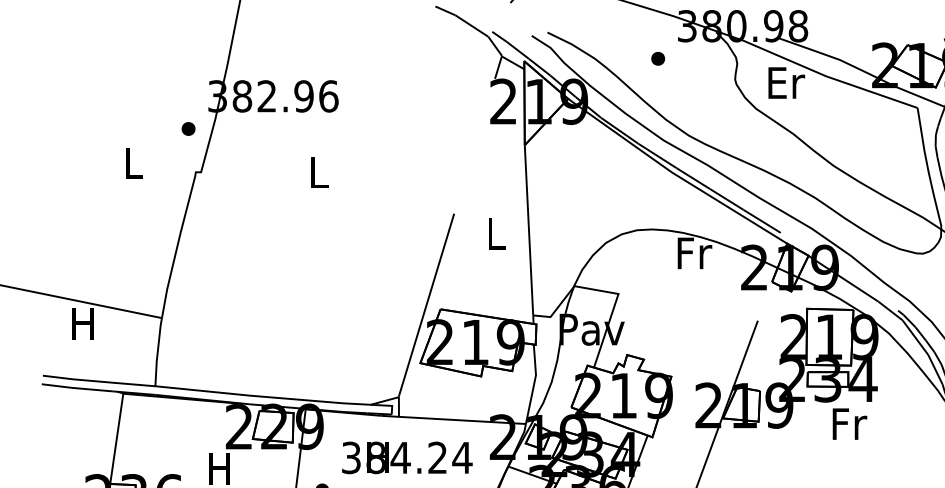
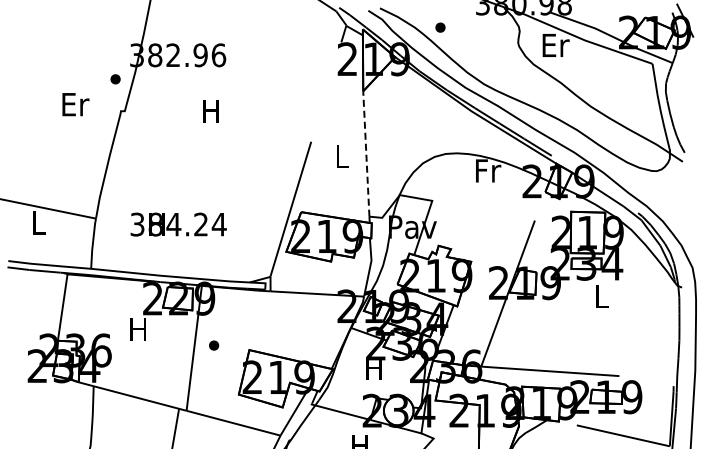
part: (658, 58) -> (440, 27), moved
text: (134, 163) -> (75, 104), L -> Er
text: (317, 172) -> (210, 111), L -> H
line: (529, 229) -> (366, 153), solid -> dashed
text: (82, 323) -> (37, 222), H -> L
text: (849, 423) -> (602, 296), Fr -> L
text: (407, 457) -> (178, 224), moved

